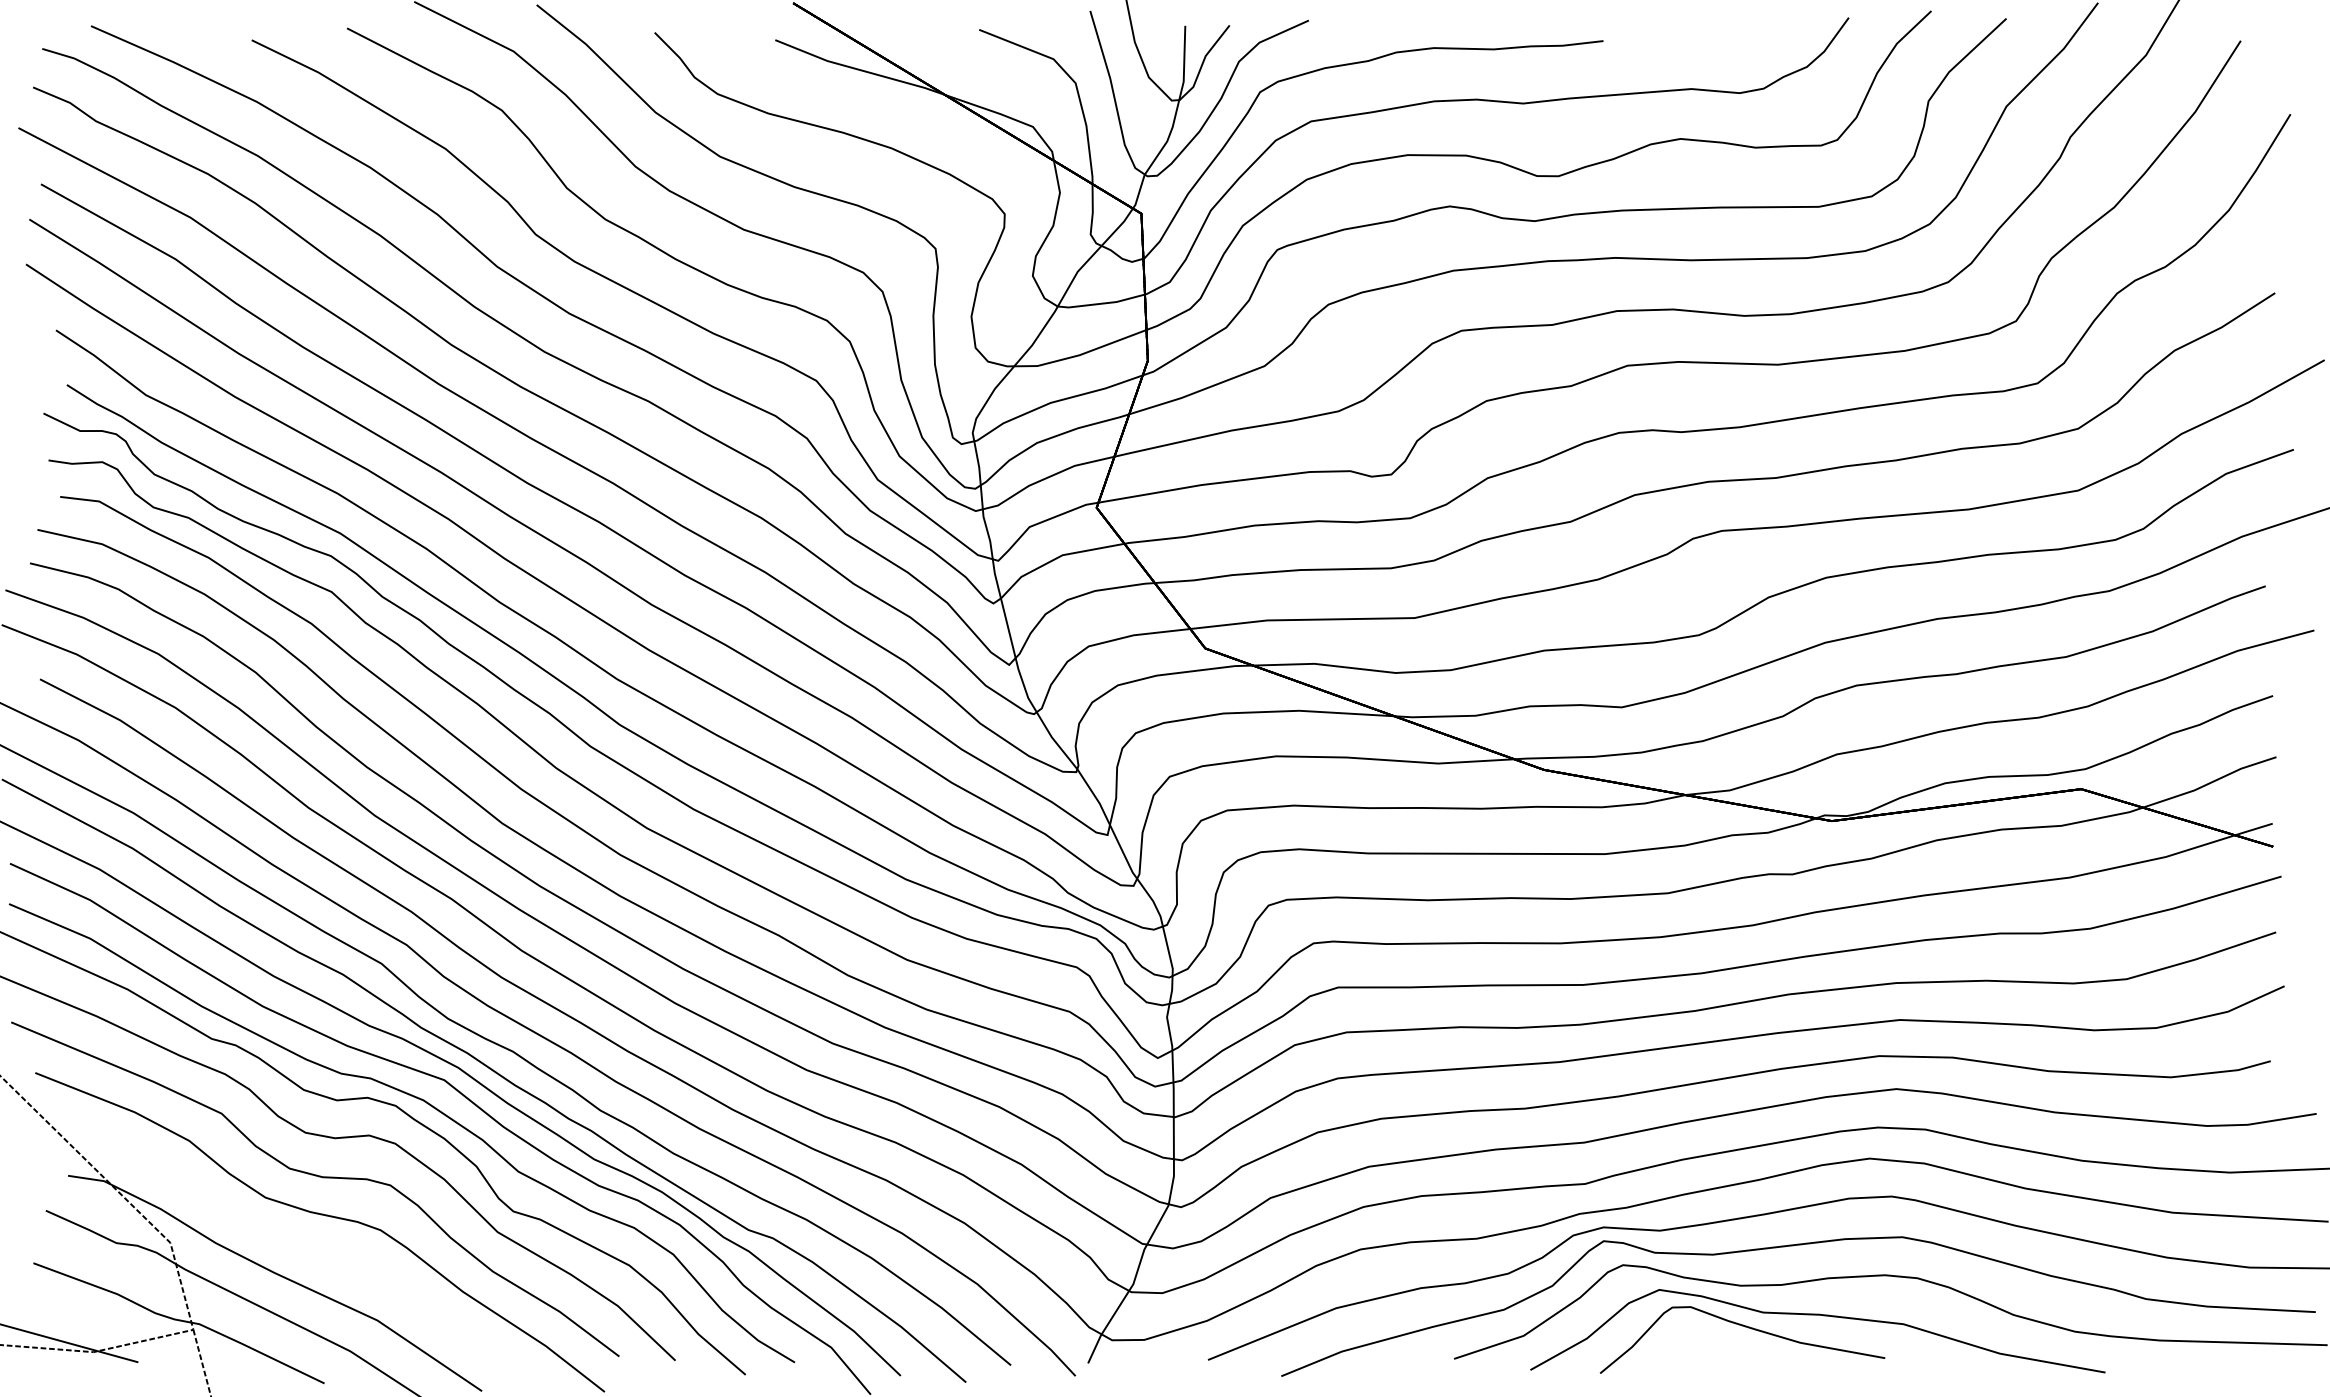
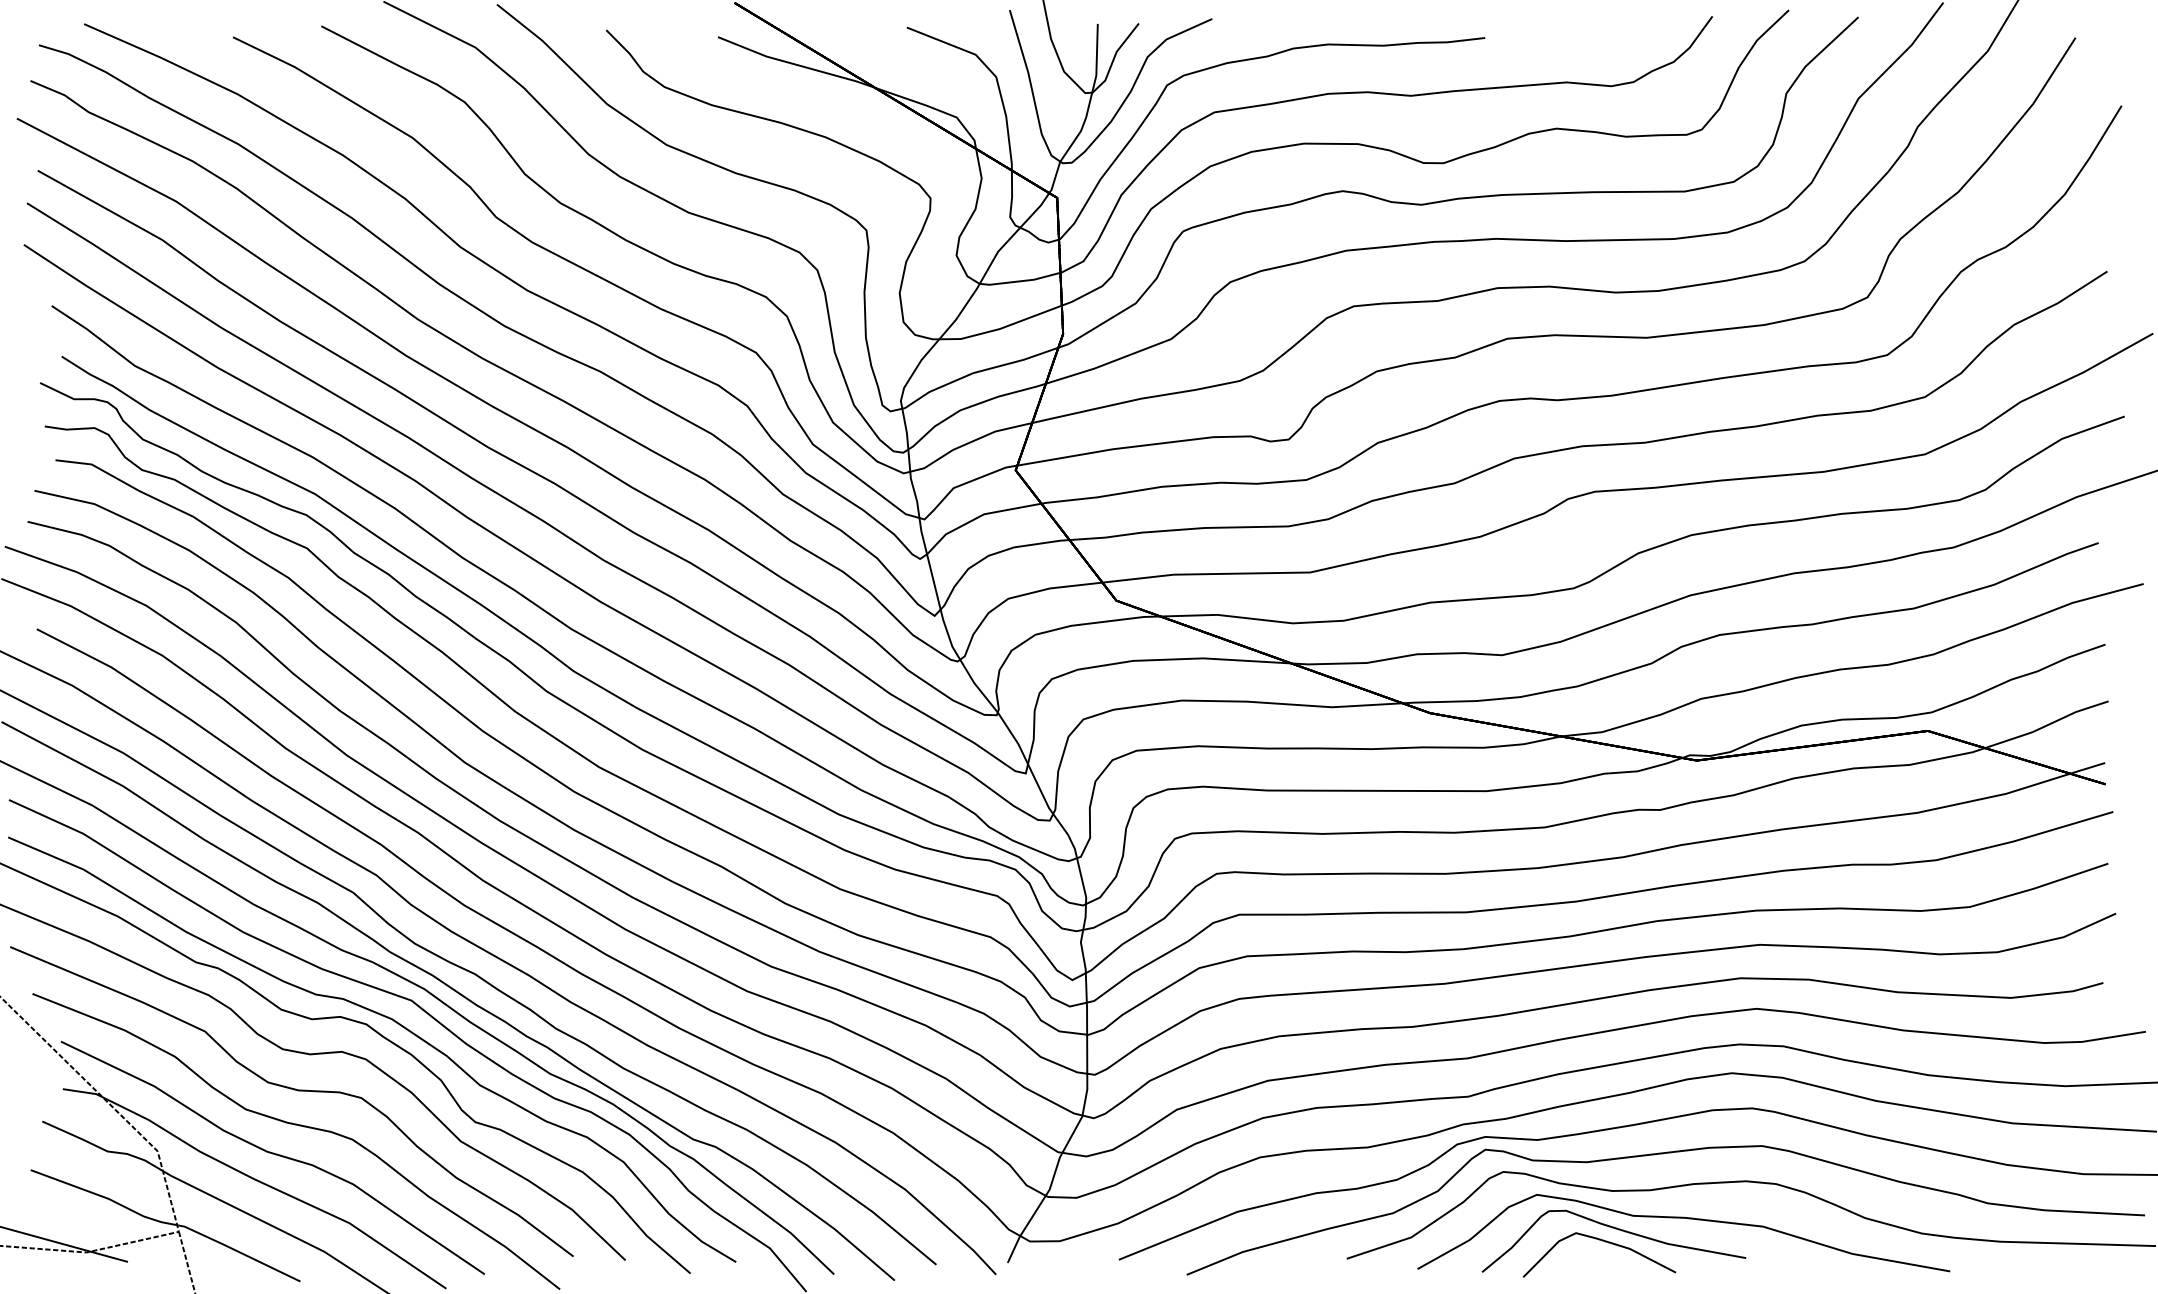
curve: (294, 1246) -> (272, 1154), added
curve: (1730, 1340) -> (1602, 1241), added

